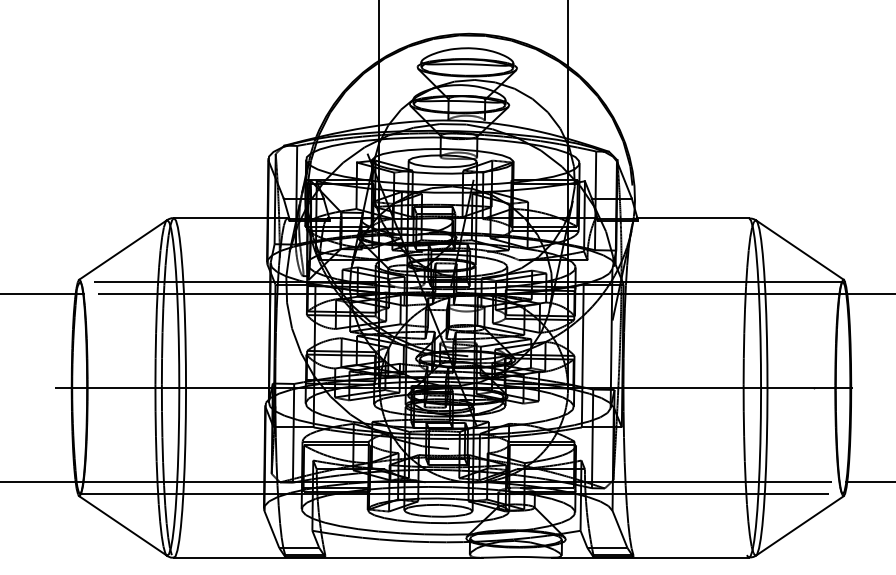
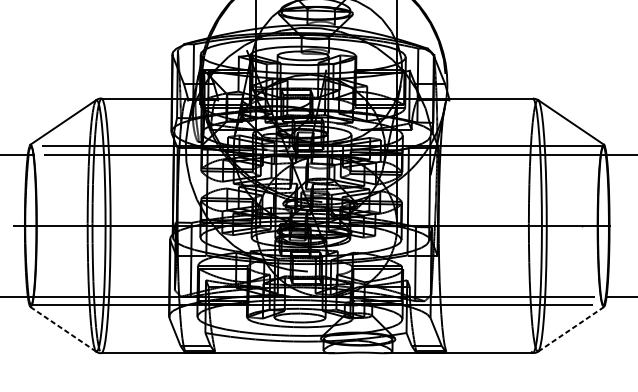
line: (122, 525) -> (62, 329), solid -> dashed
line: (800, 525) -> (571, 329), solid -> dashed

